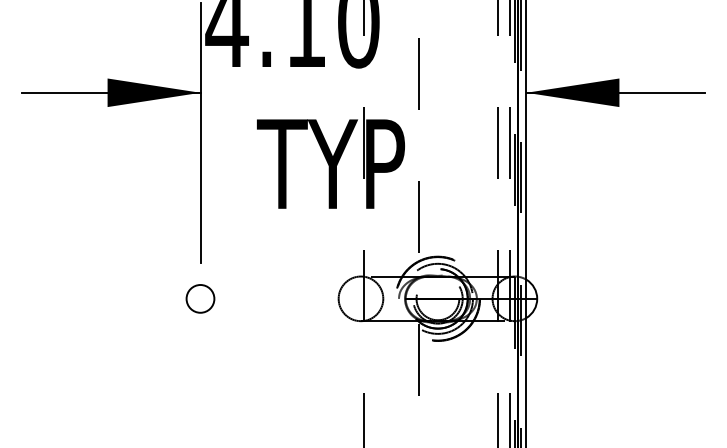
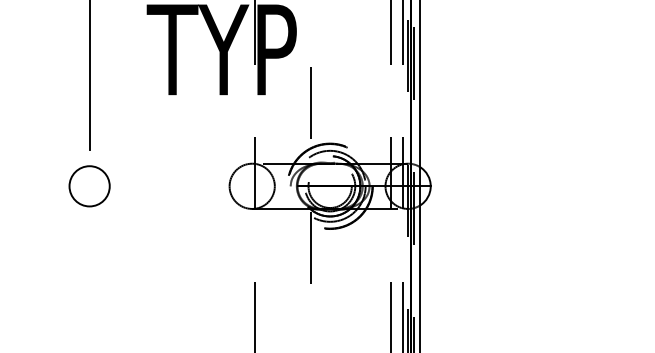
circle: (200, 298) -> (89, 185), size x1.43

